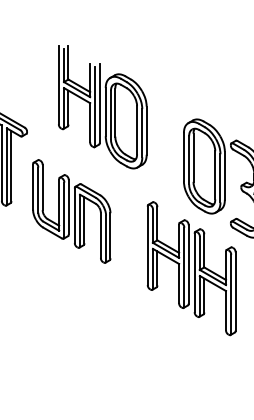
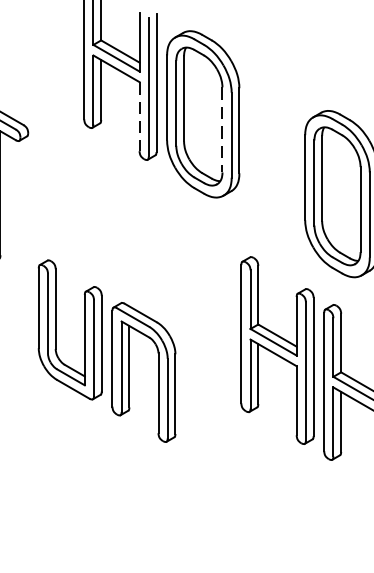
line: (90, 122) -> (140, 116), solid -> dashed
line: (137, 130) -> (223, 130), solid -> dashed
part: (71, 211) -> (106, 351), moved

